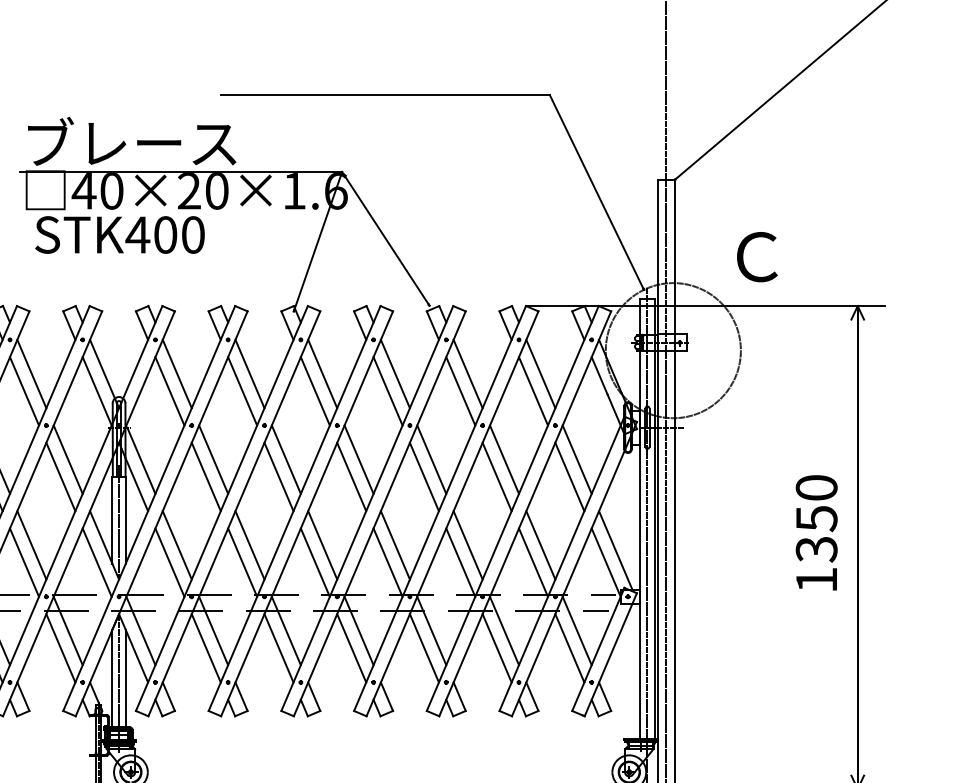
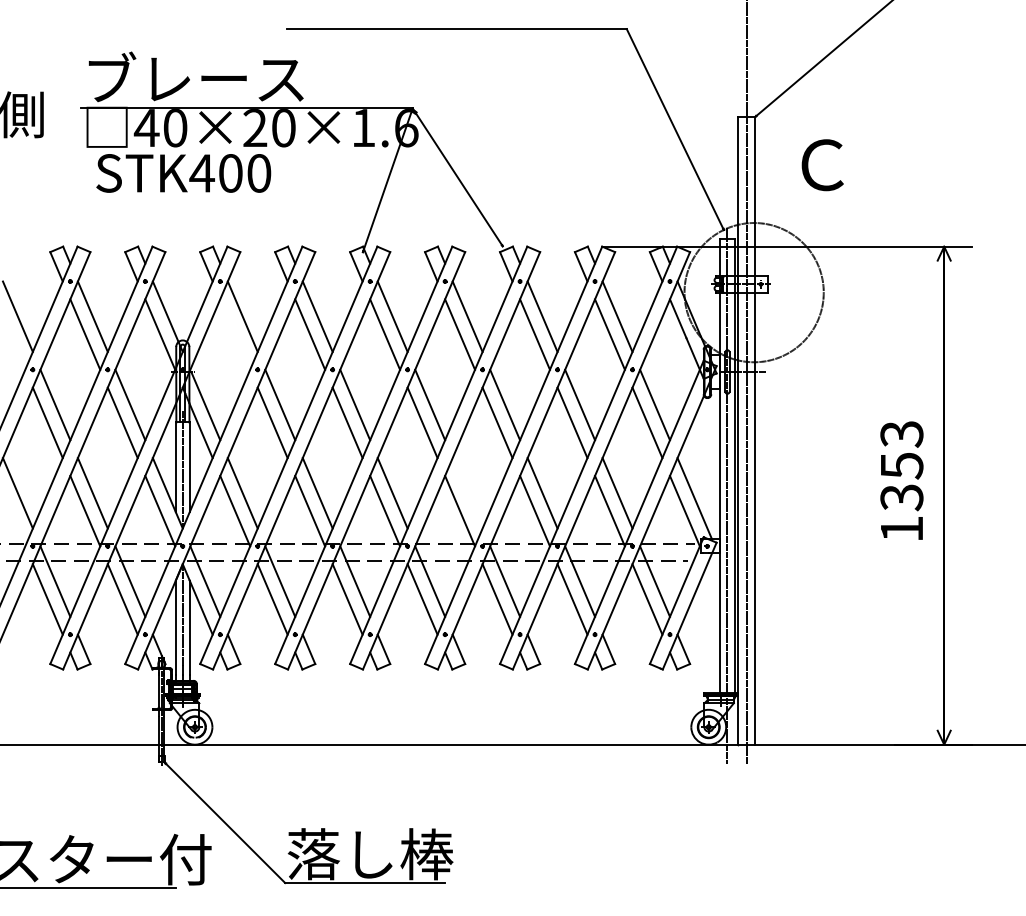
text: (757, 257) -> (822, 165), moved
line: (170, 391) -> (235, 334), removed
text: (816, 488) -> (901, 434), 1350 -> 1353
line: (395, 545) -> (467, 493), removed

